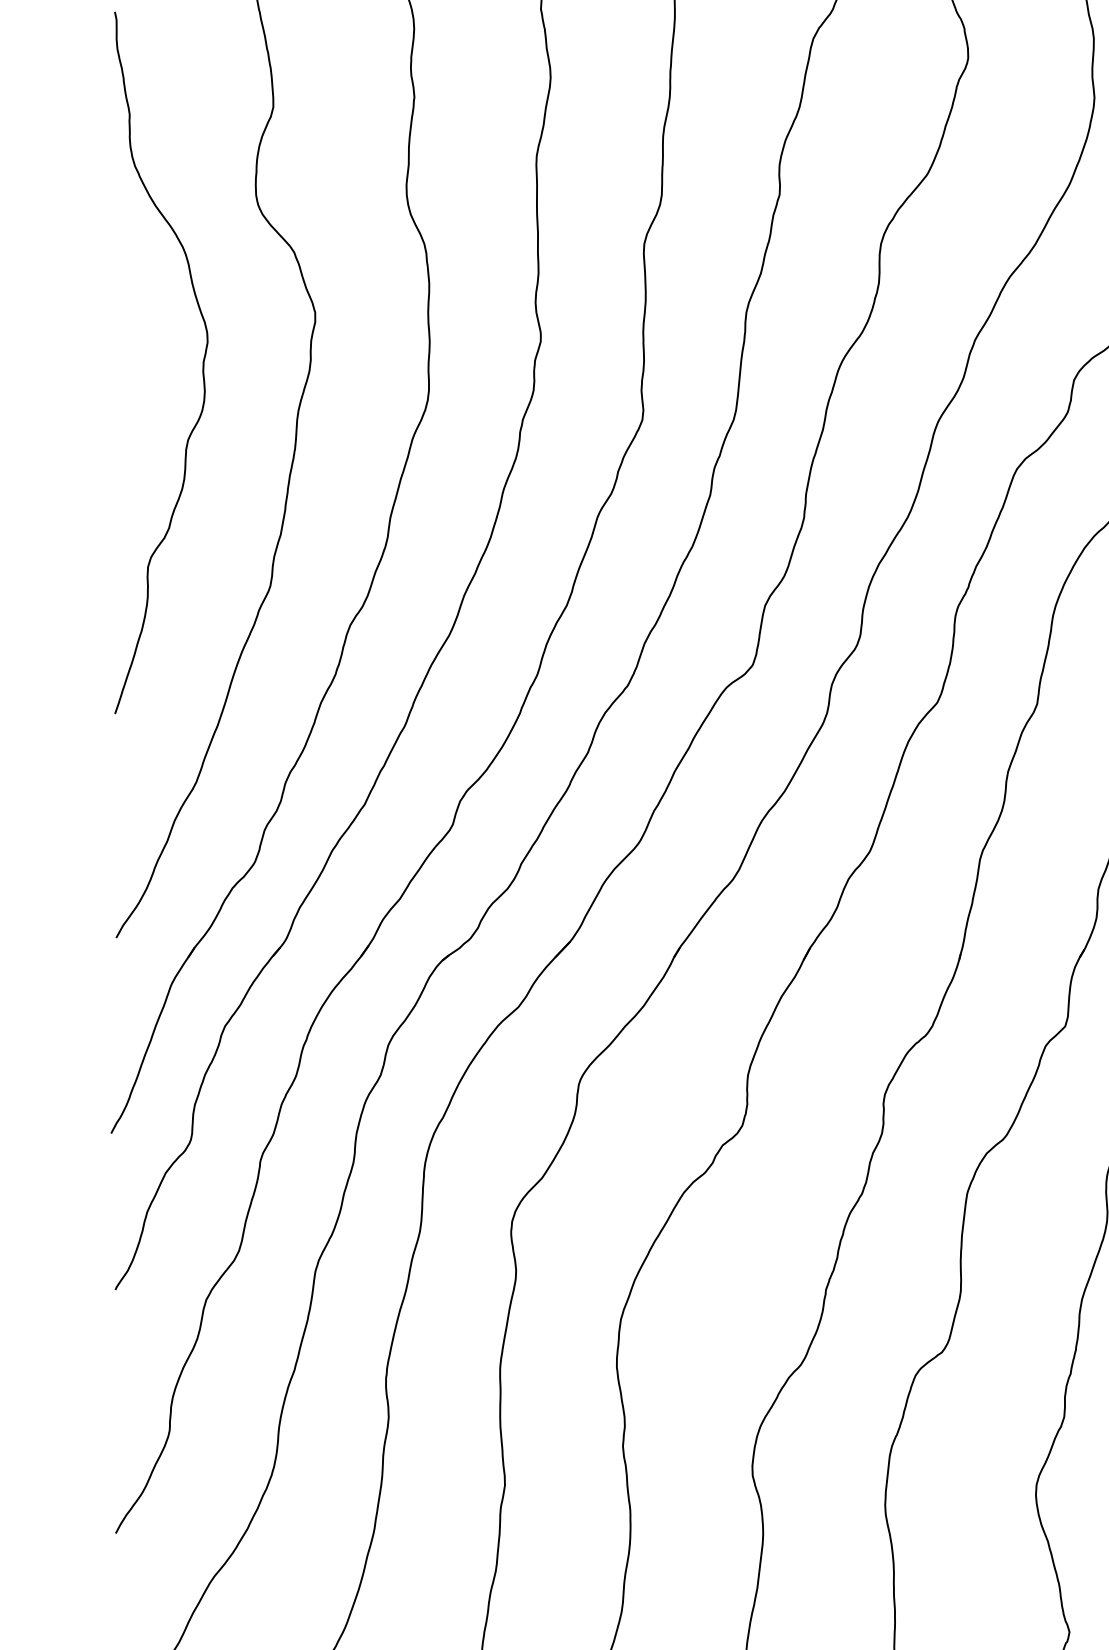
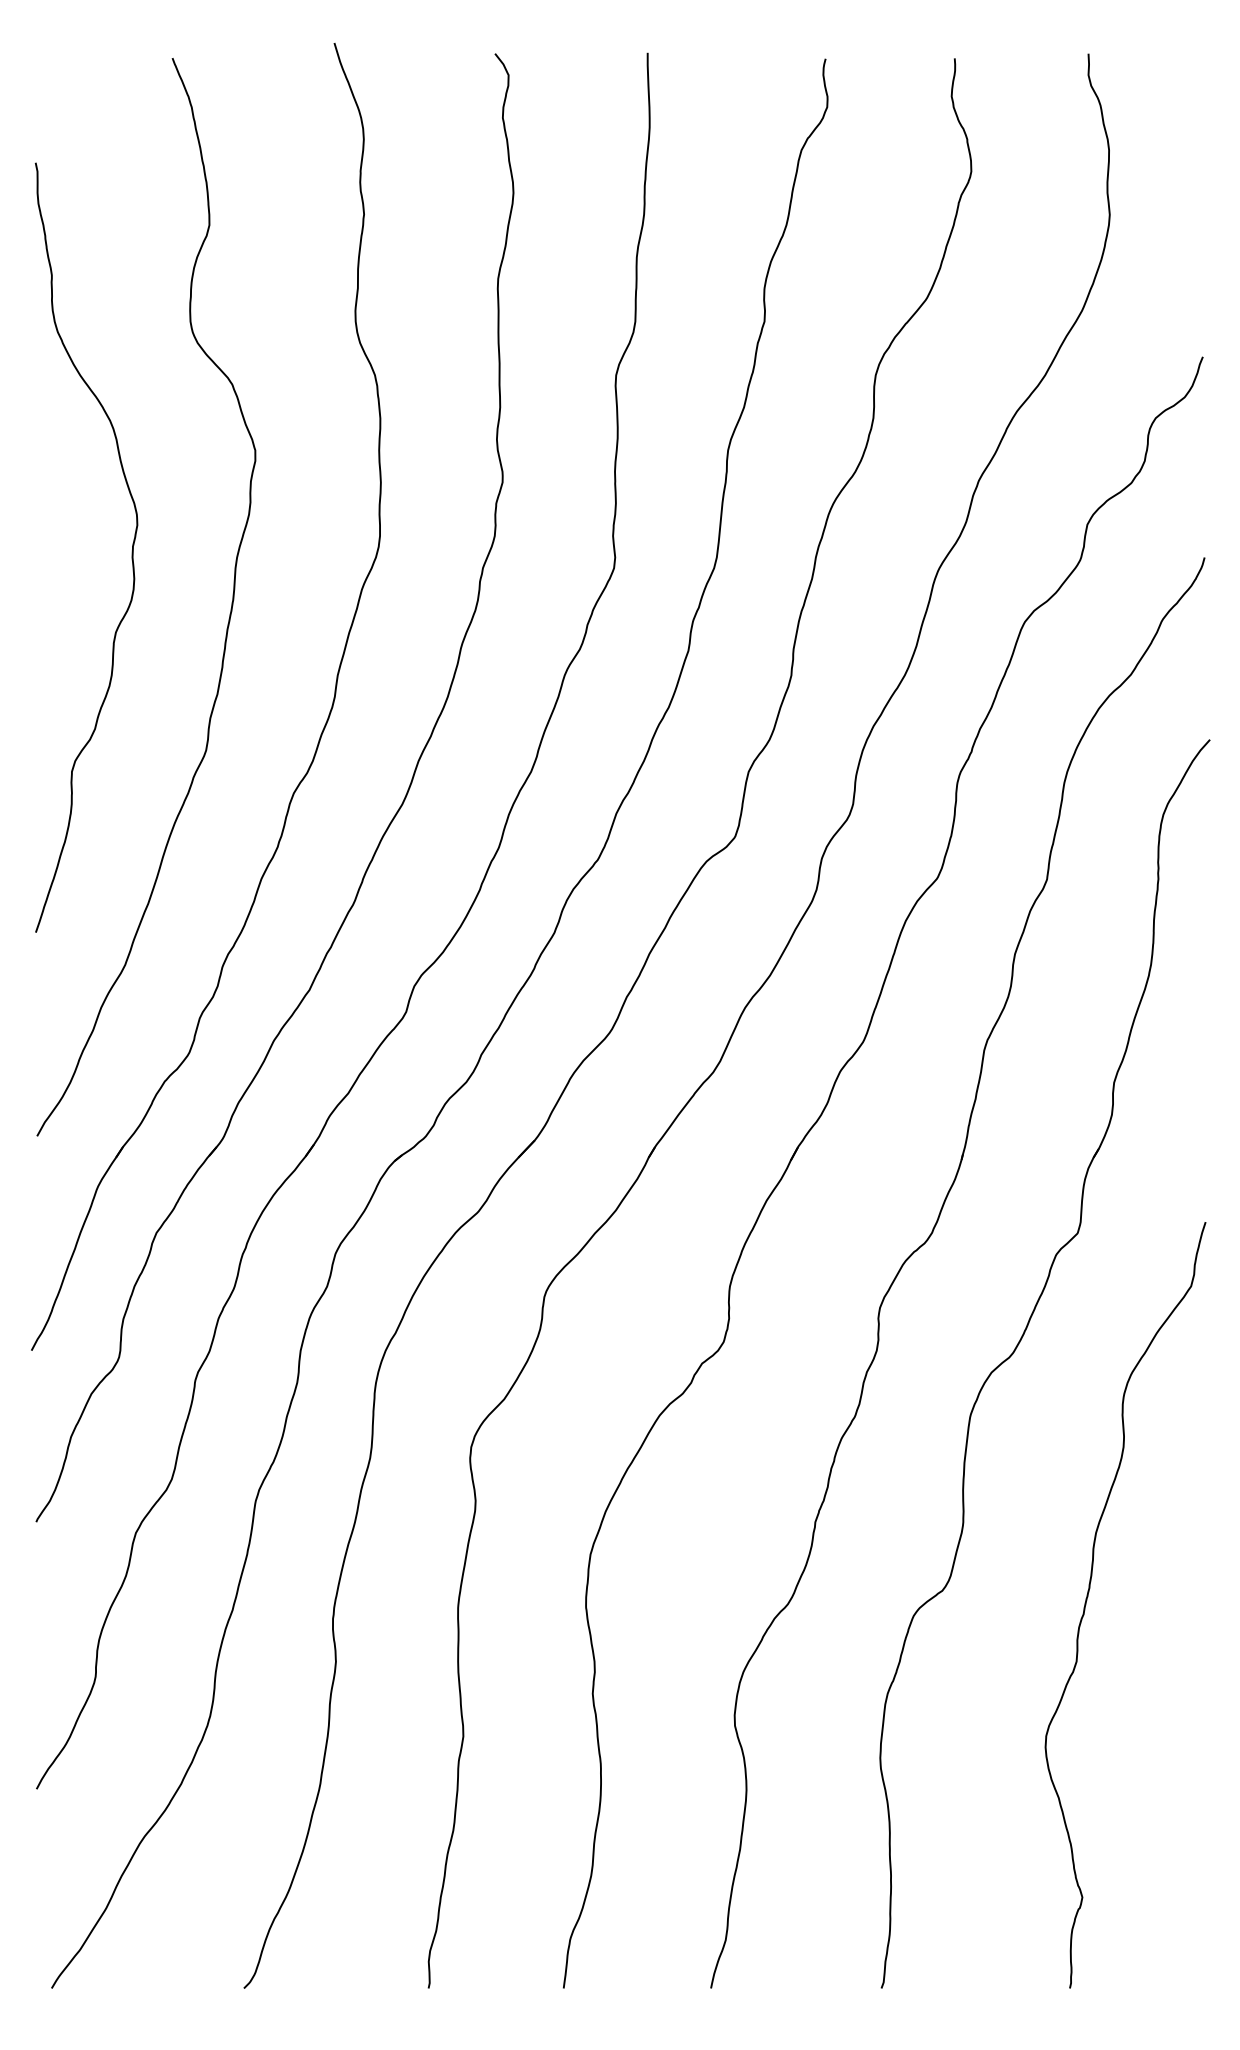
curve: (202, 366) -> (131, 551), moved

